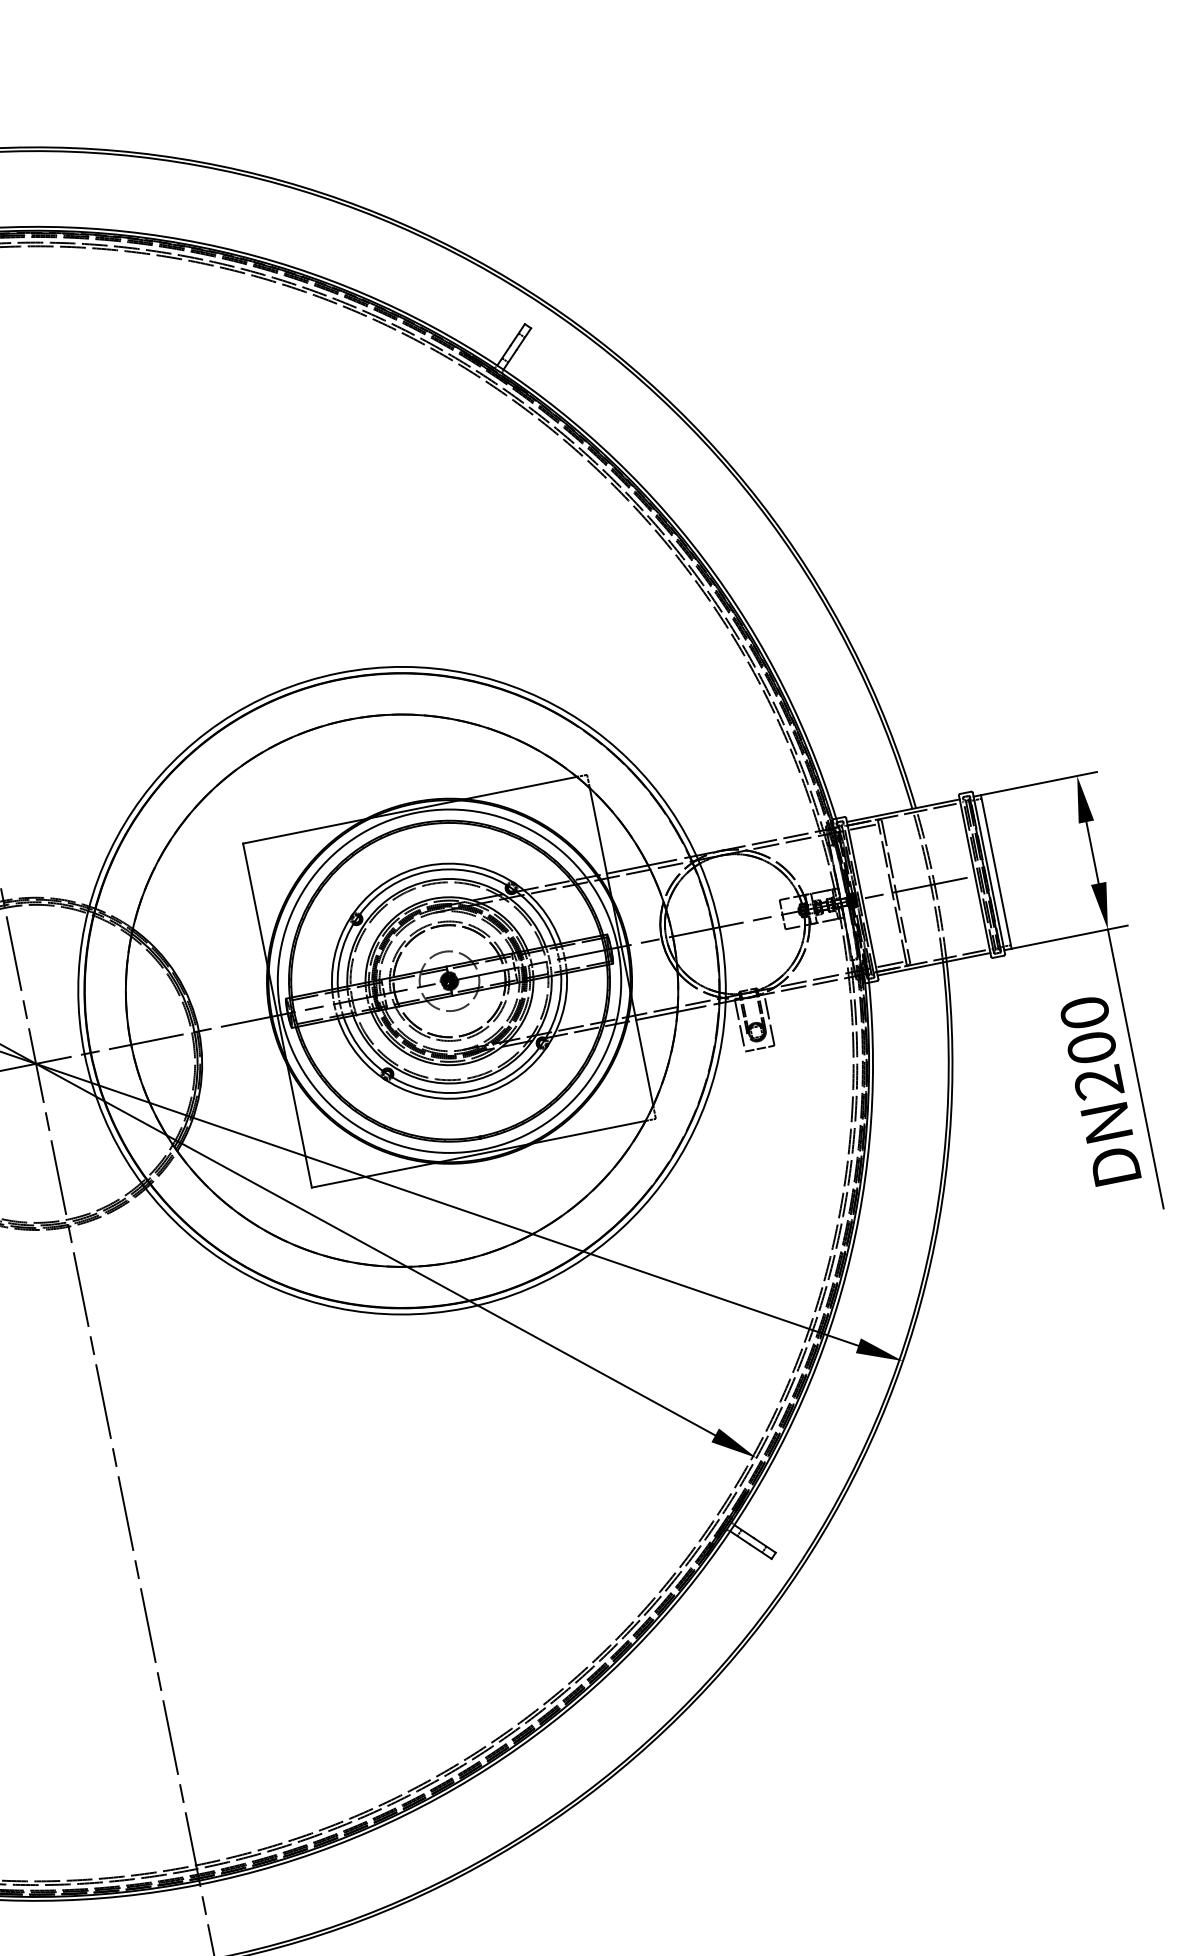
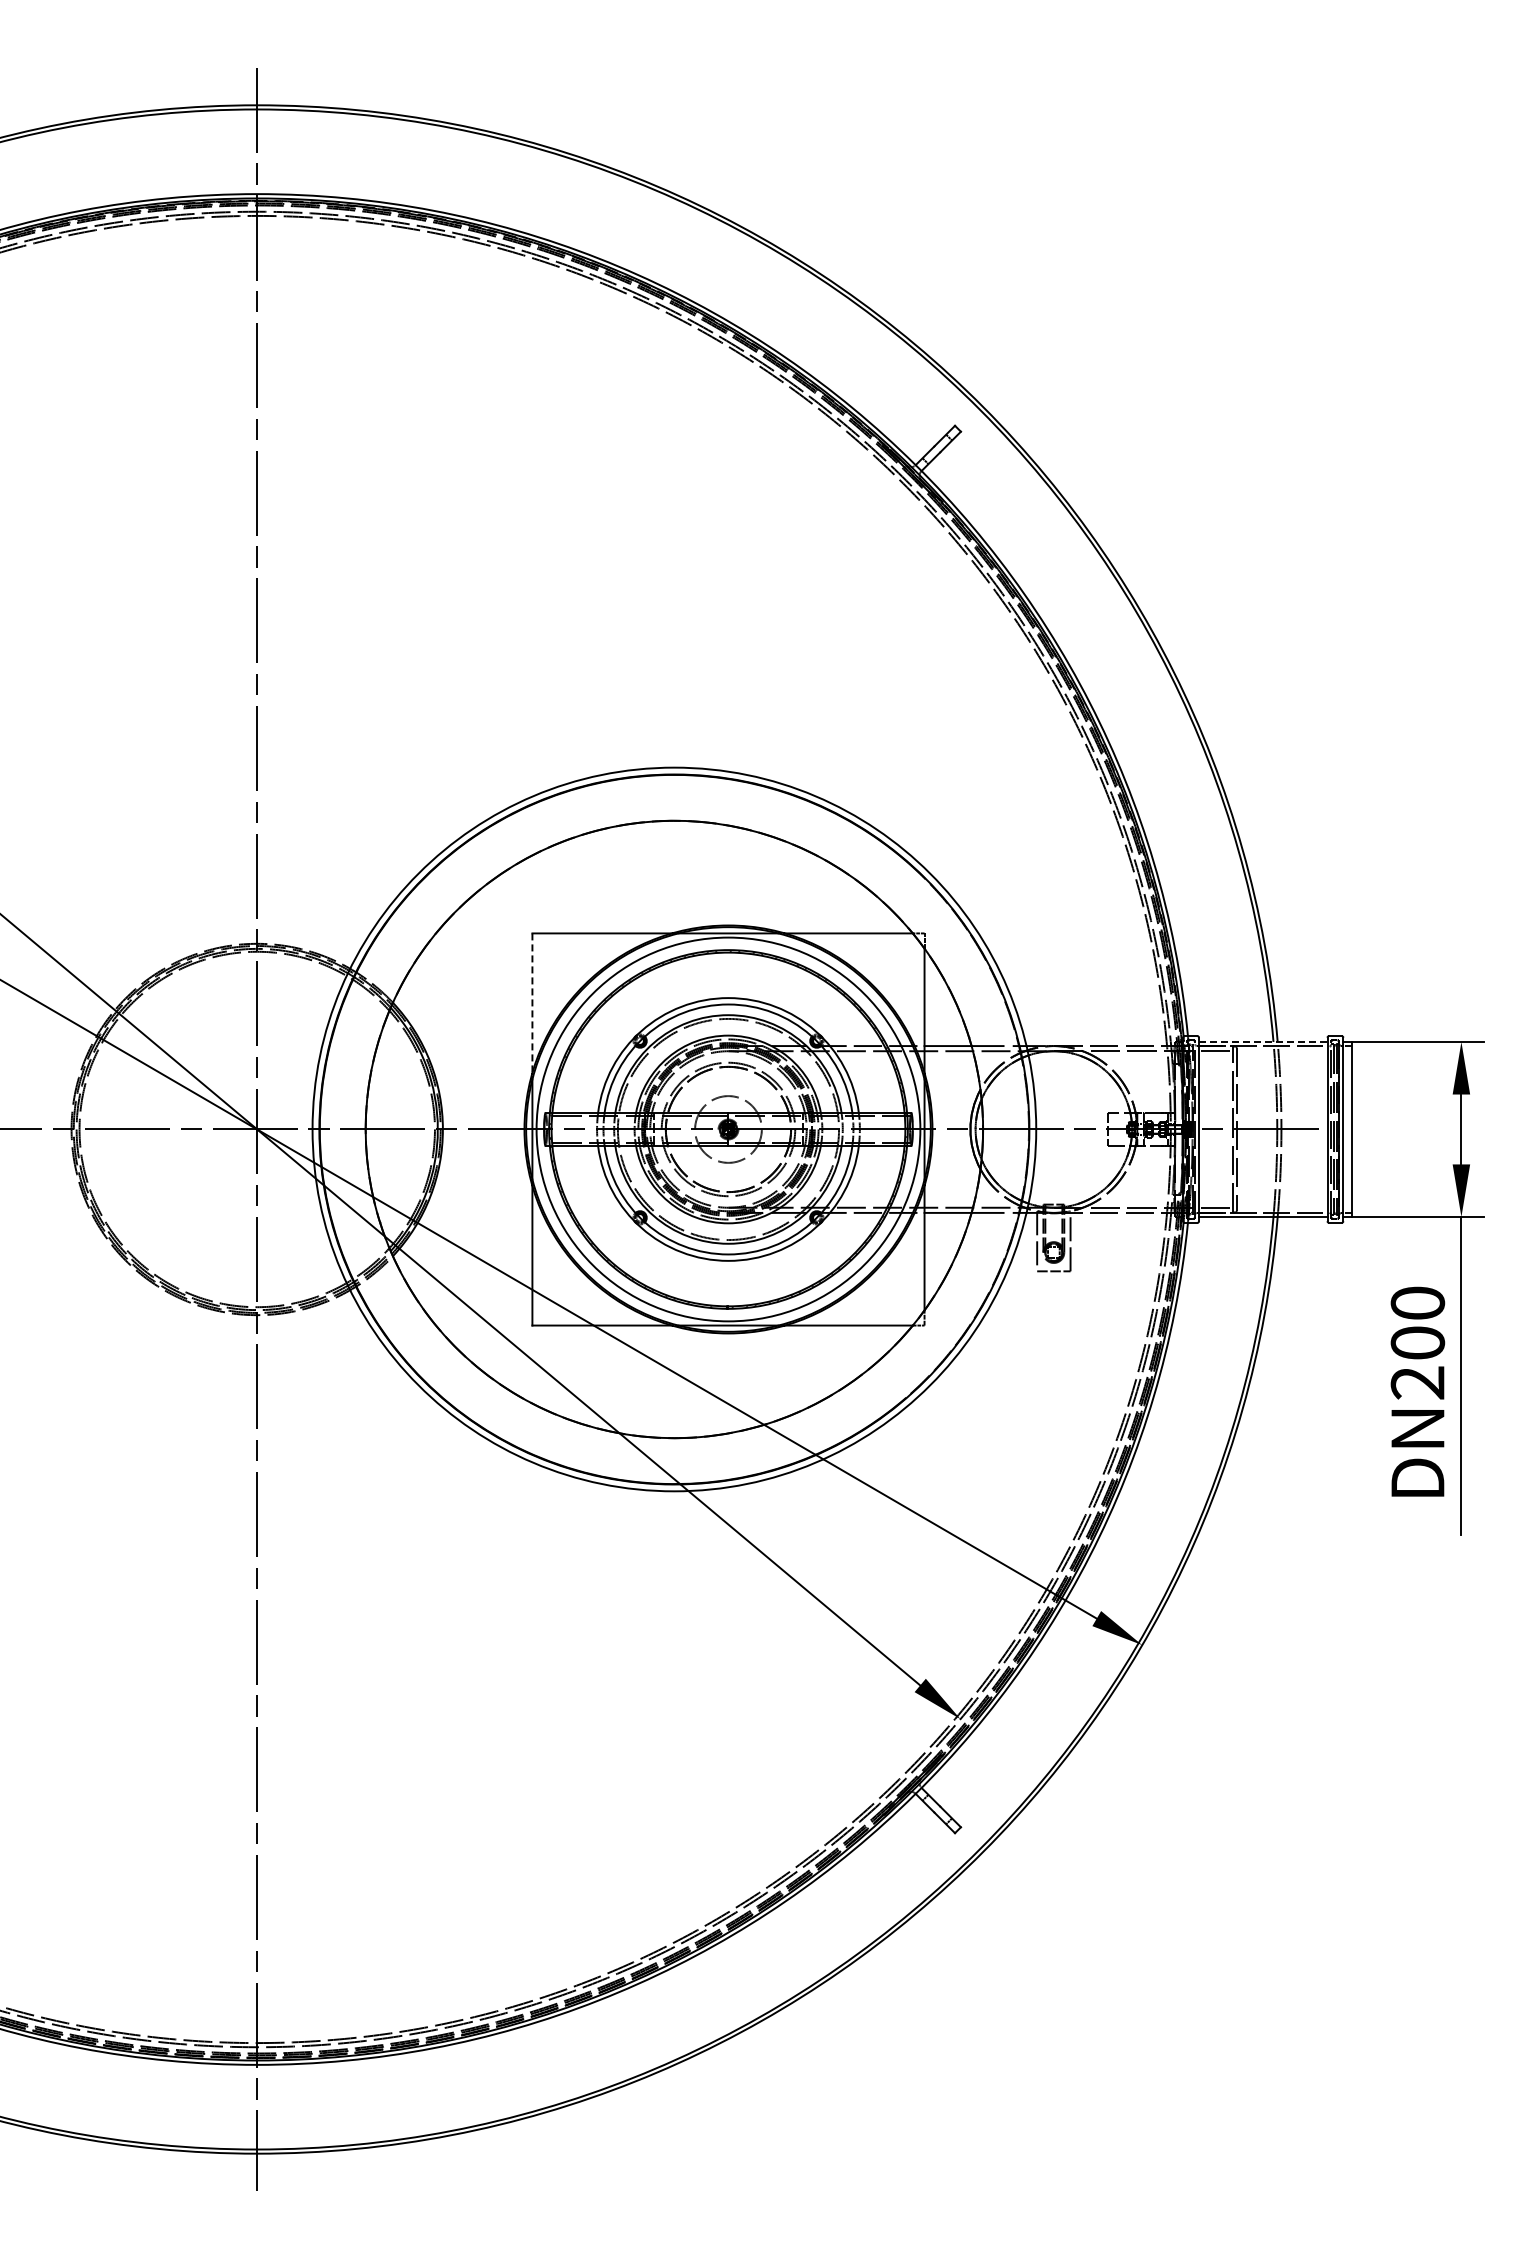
line: (903, 810) -> (1263, 1041), solid -> dashed
line: (255, 905) -> (532, 1003), solid -> dashed

